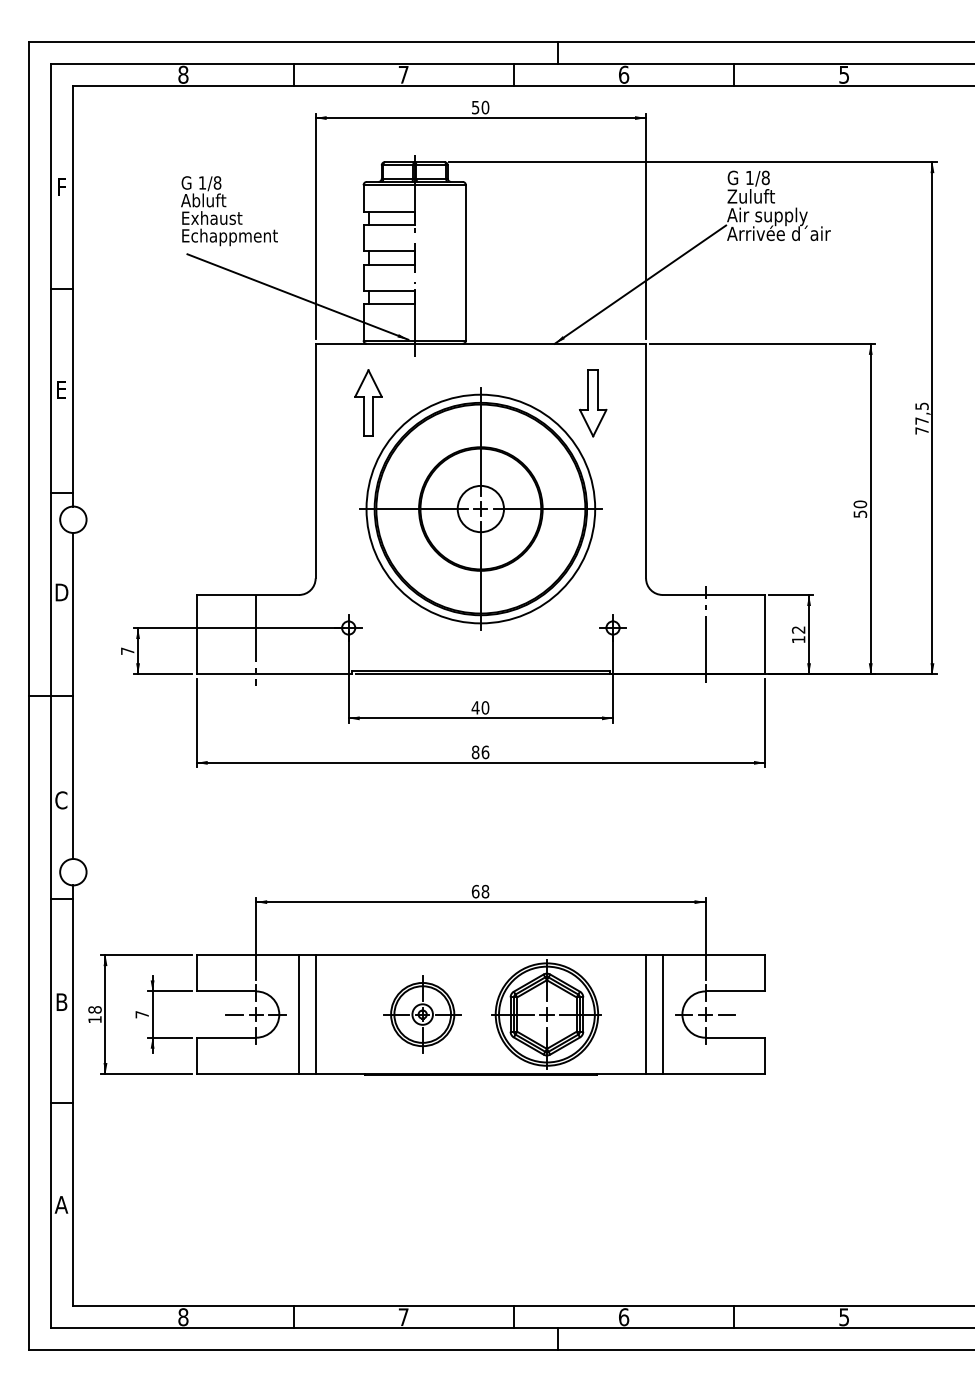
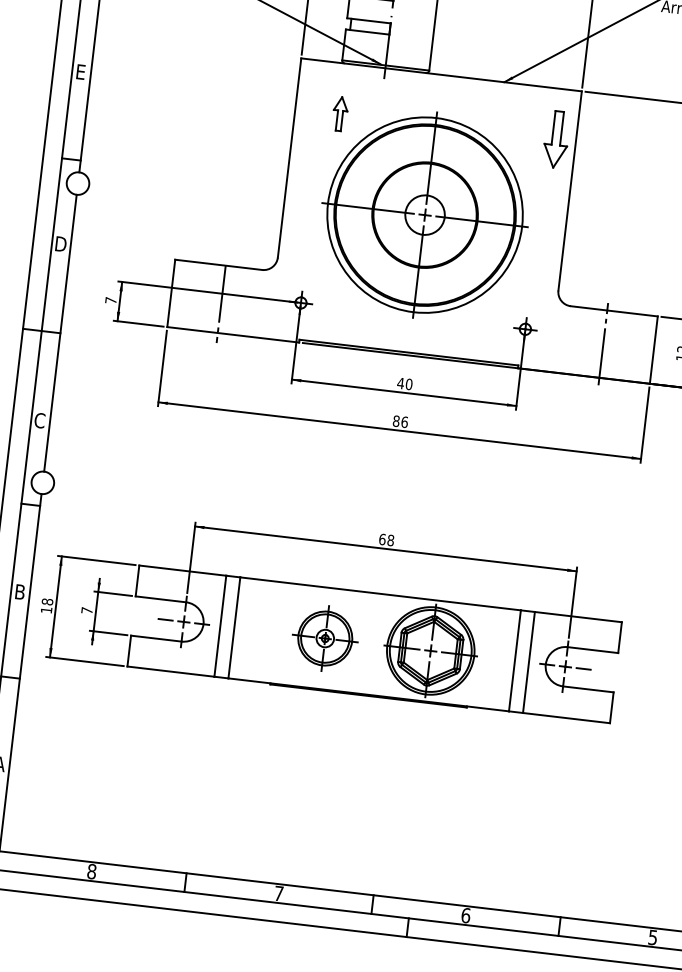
part: (368, 402) -> (340, 113), size x0.6
part: (593, 403) -> (556, 139), moved

